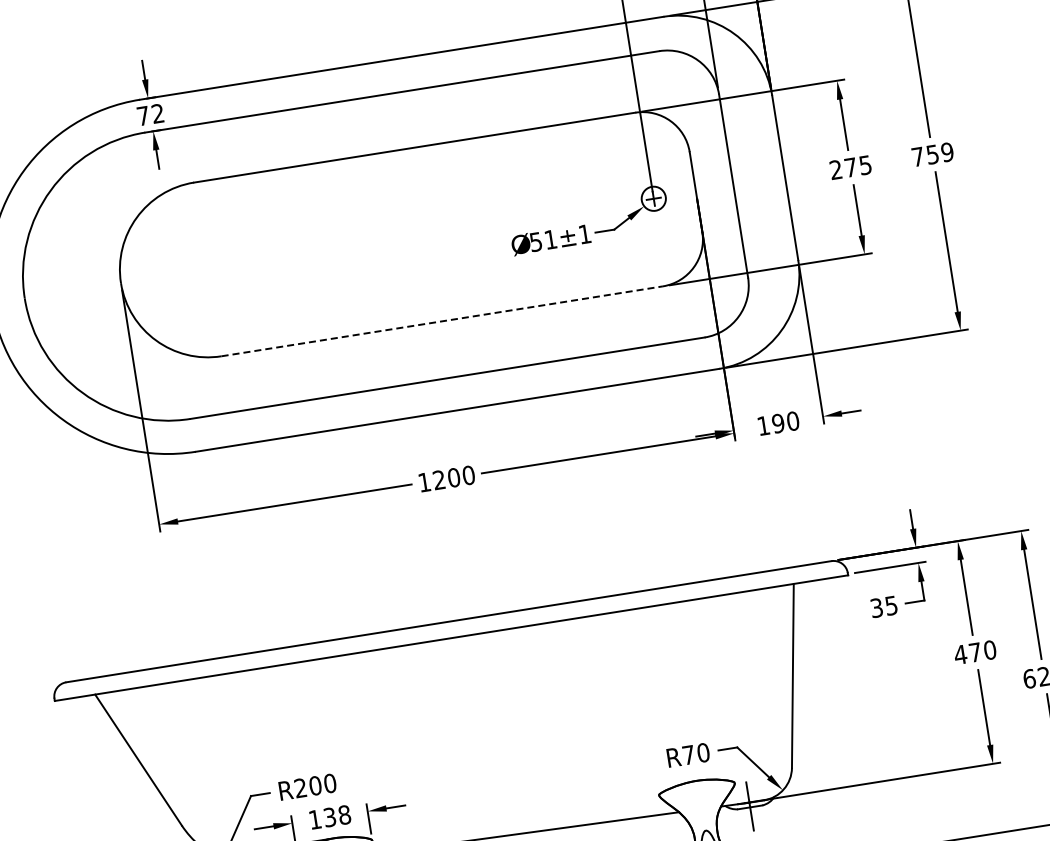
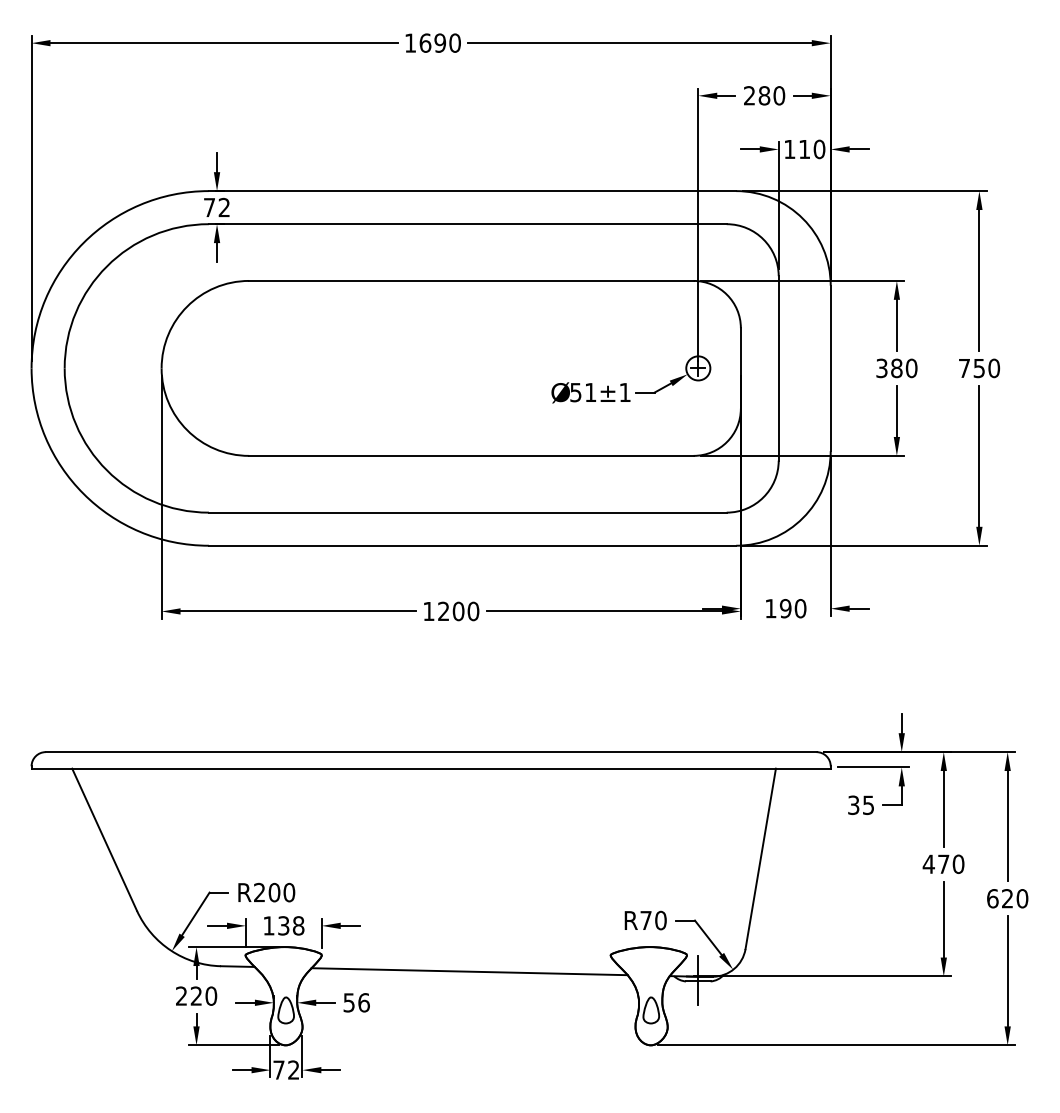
text: (946, 152) -> (993, 368), 759 -> 750
text: (850, 167) -> (896, 368), 275 -> 380
line: (442, 320) -> (471, 455), dashed -> solid

